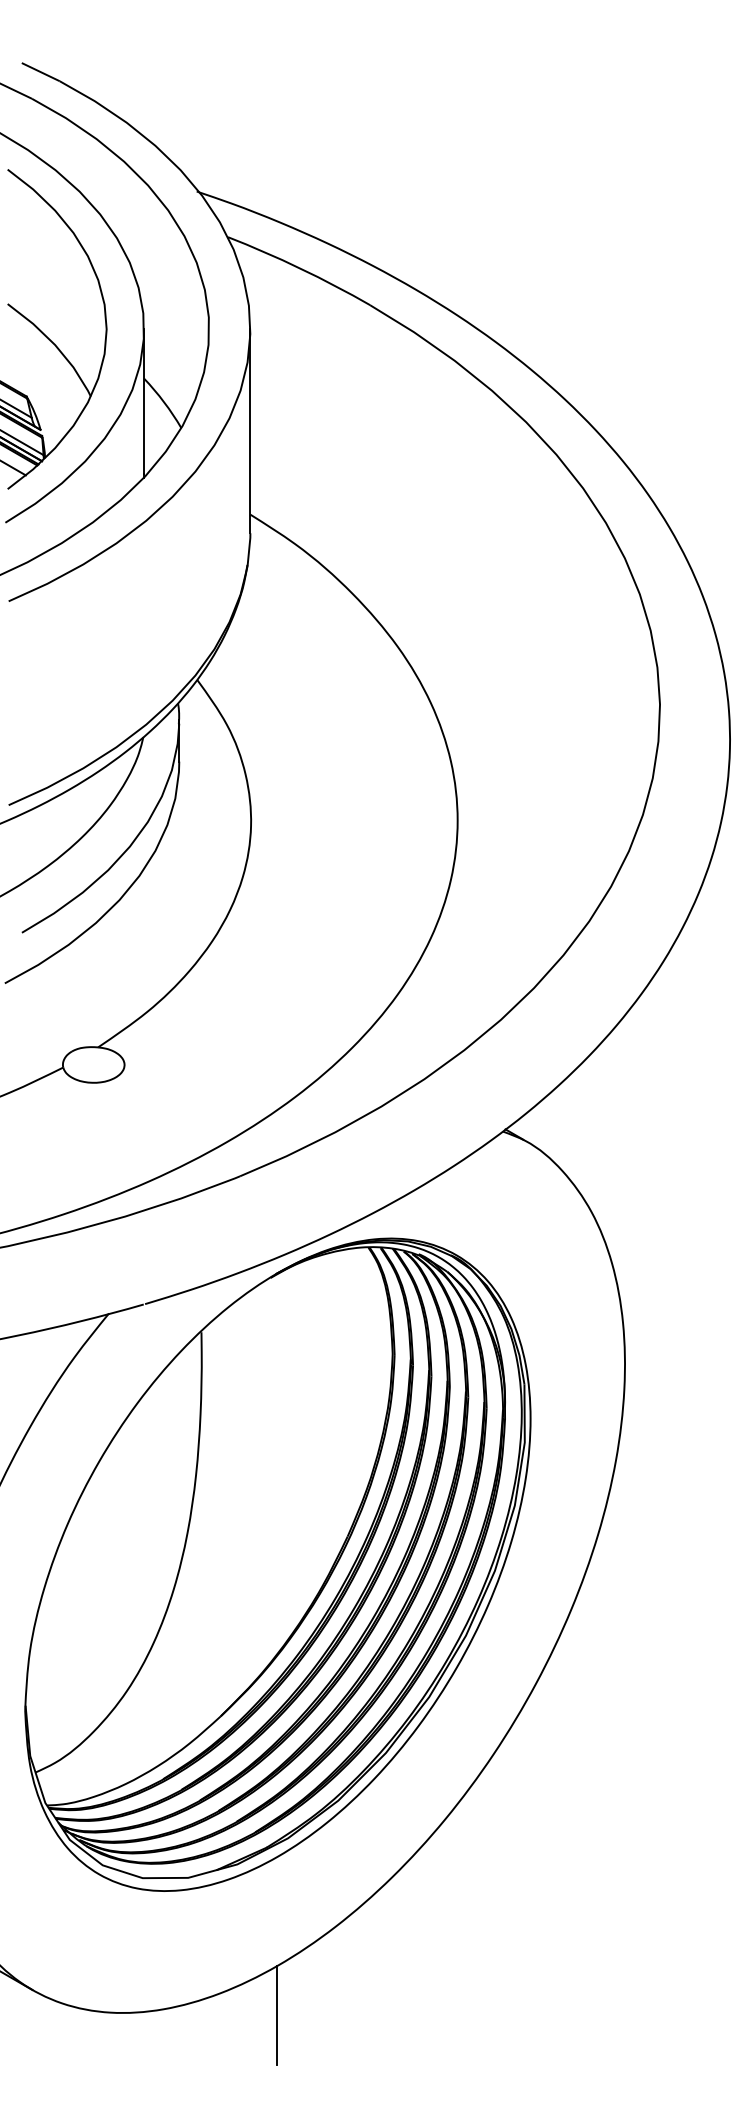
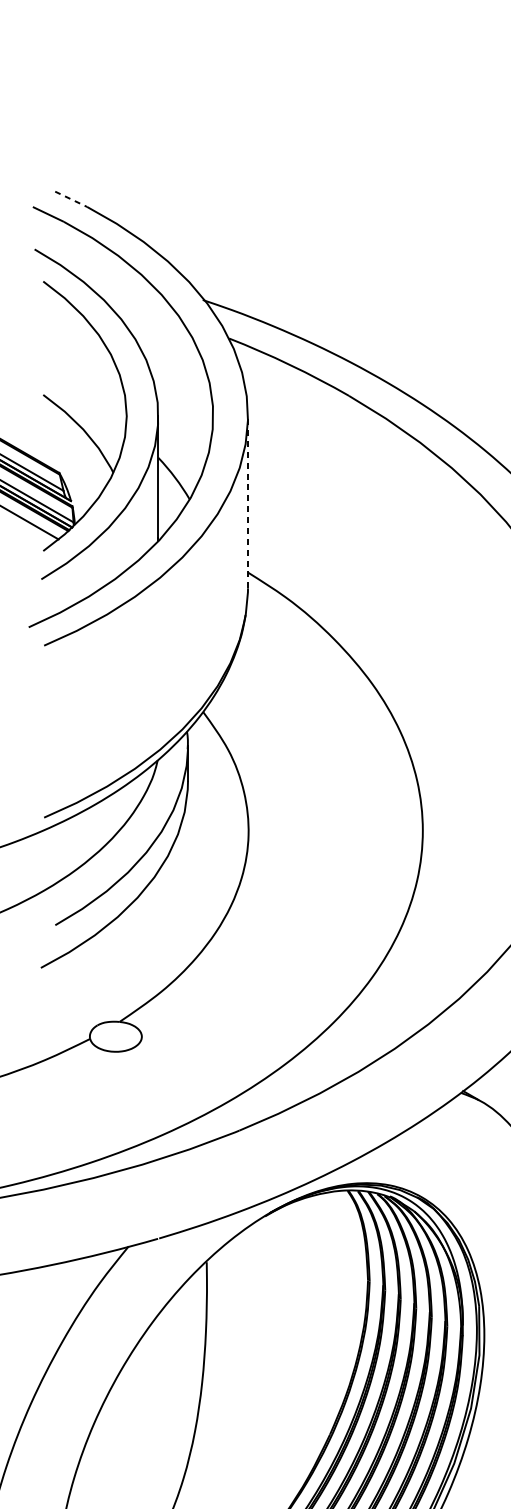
line: (41, 72) -> (71, 199), solid -> dashed
line: (250, 431) -> (248, 502), solid -> dashed

